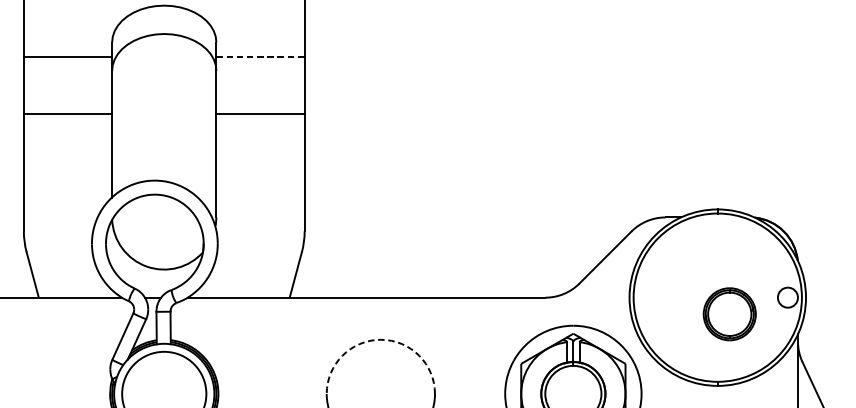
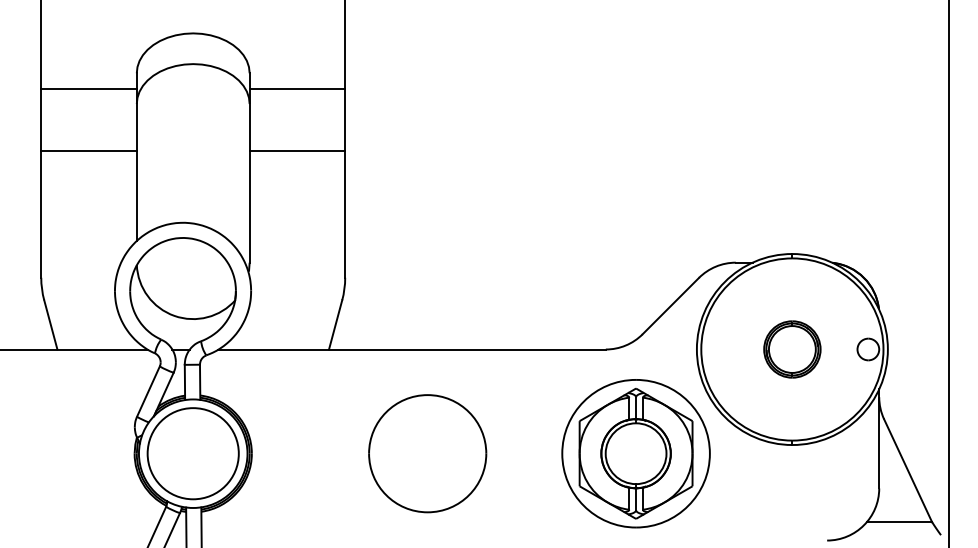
line: (260, 57) -> (297, 89), dashed -> solid
part: (729, 314) -> (792, 349), moved
arc: (380, 340) -> (427, 395), dashed -> solid

